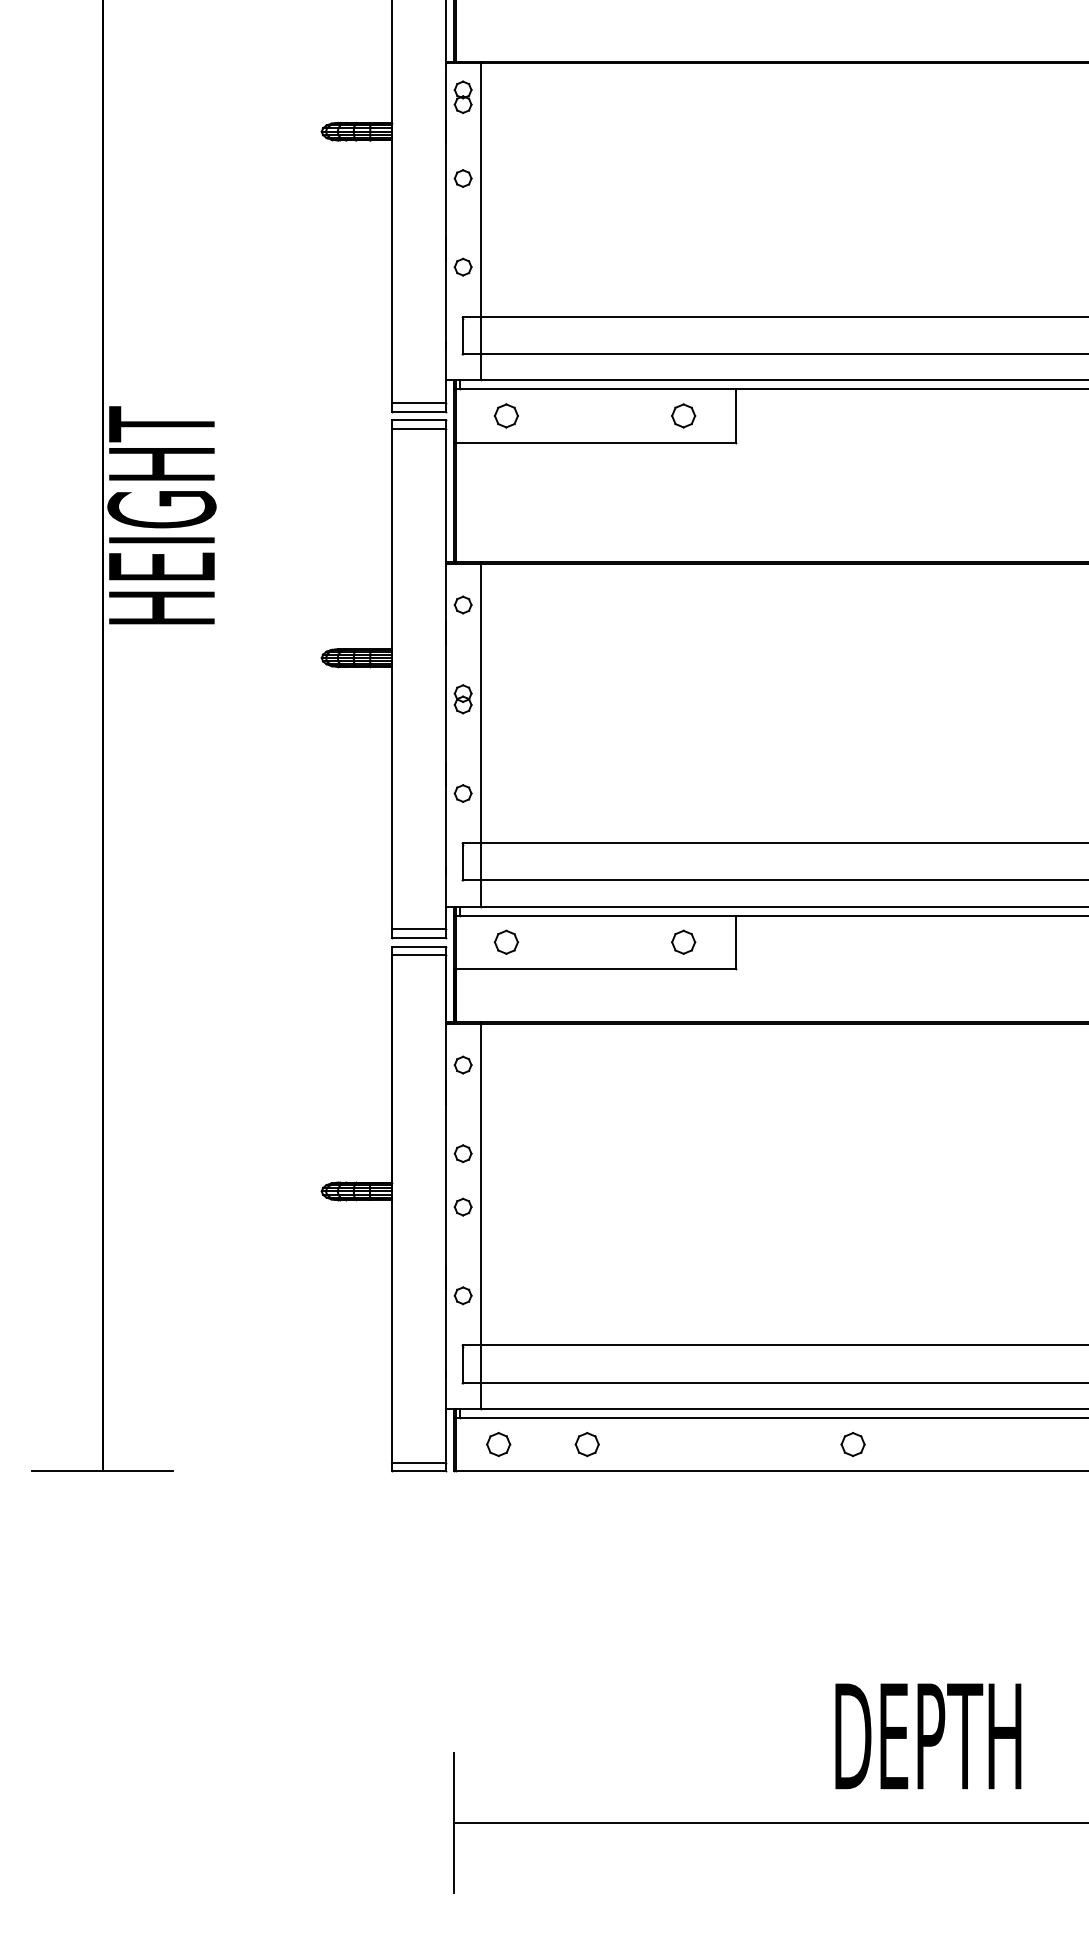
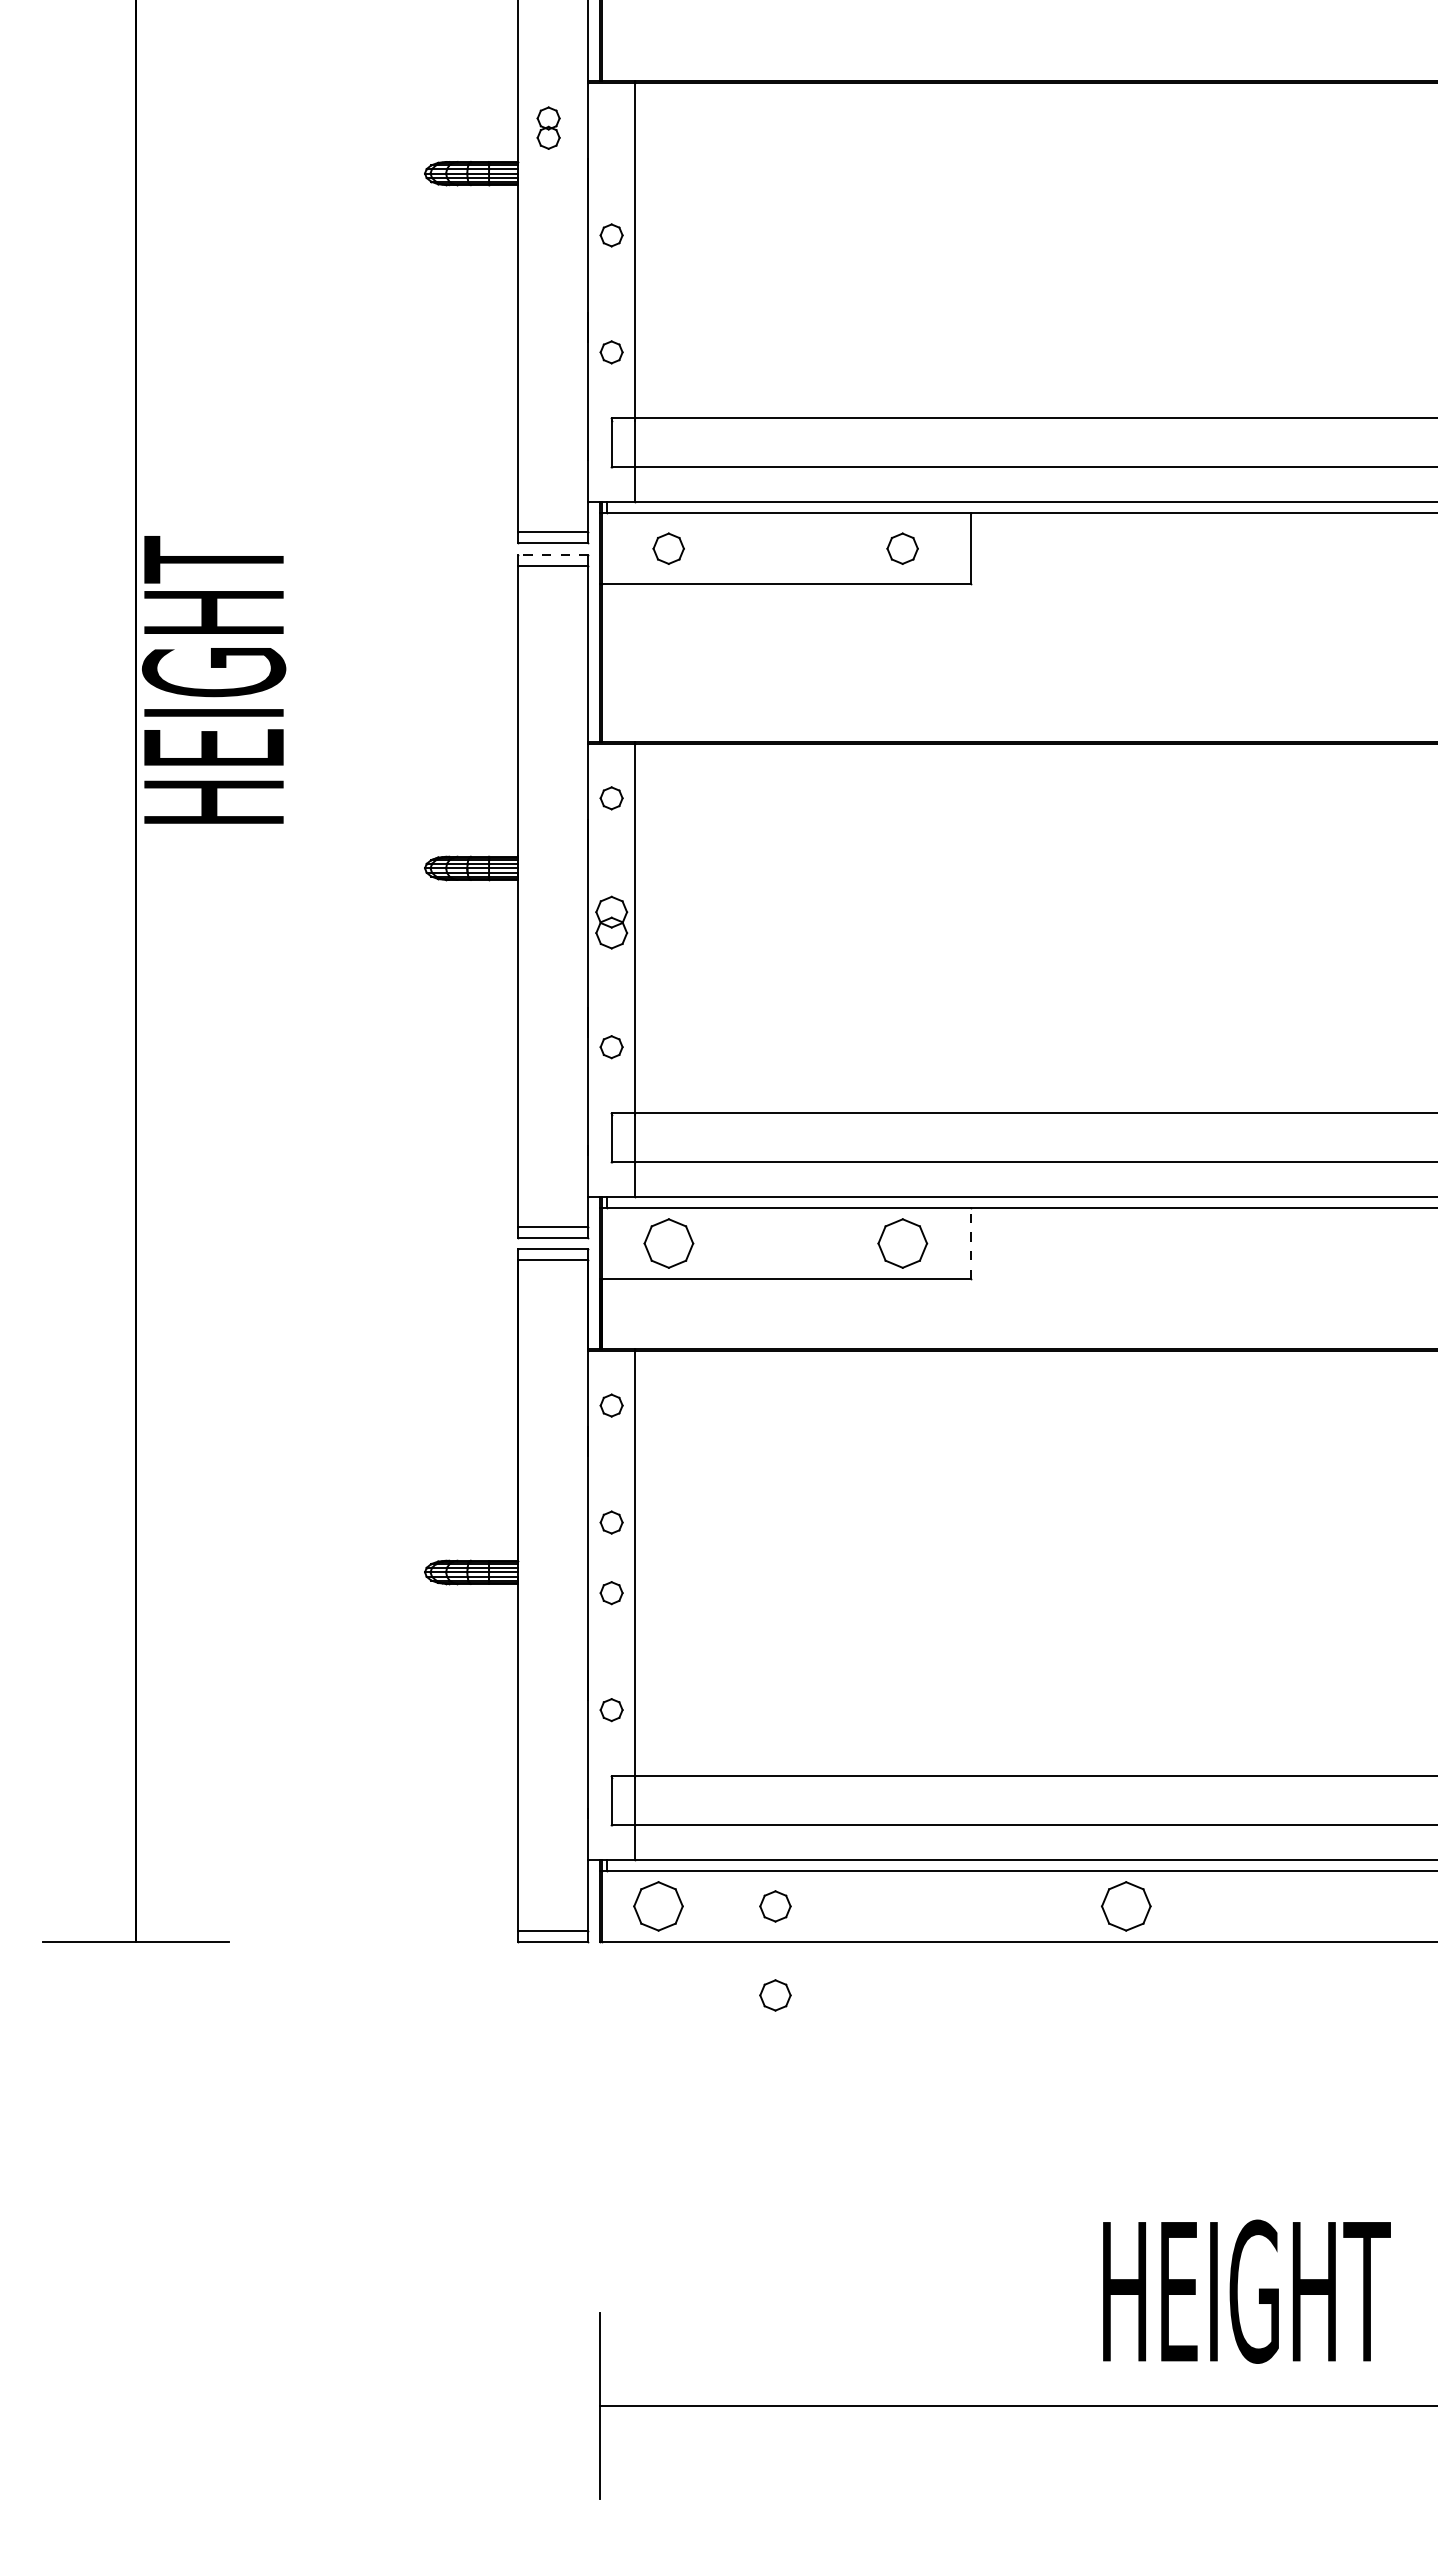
part: (463, 96) -> (548, 127), moved
line: (418, 420) -> (552, 554), solid -> dashed
part: (463, 699) -> (611, 922), size x1.4
part: (506, 942) -> (668, 1243), size x1.6
part: (683, 942) -> (902, 1243), size x1.6
line: (735, 942) -> (971, 1243), solid -> dashed
part: (498, 1444) -> (658, 1906), size x1.6
part: (853, 1444) -> (1126, 1906), size x1.6
part: (587, 1512) -> (775, 1995), added
text: (947, 1736) -> (1250, 2291), DEPTH -> HEIGHT

